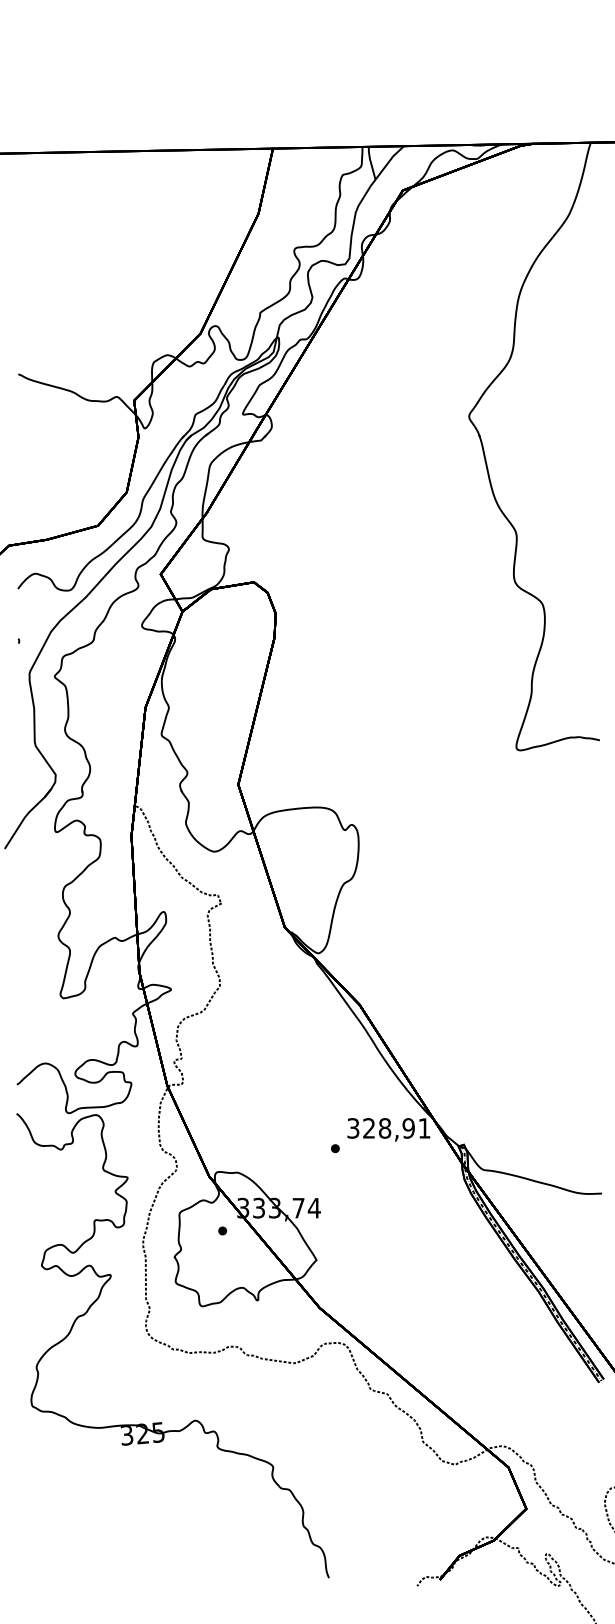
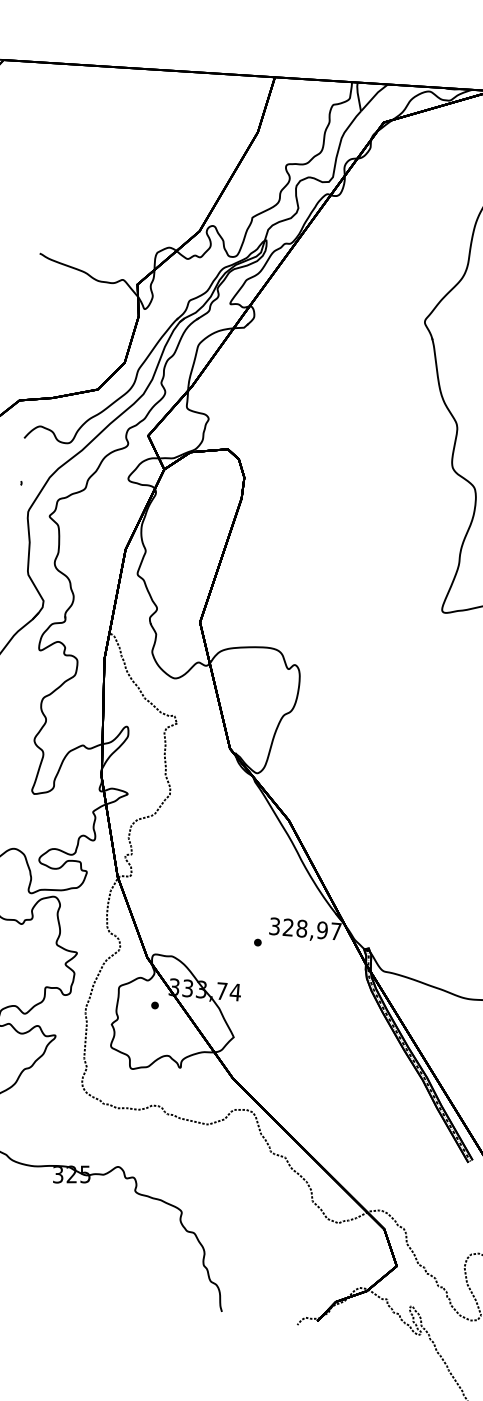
text: (424, 1128) -> (336, 931), 328,91 -> 328,97

